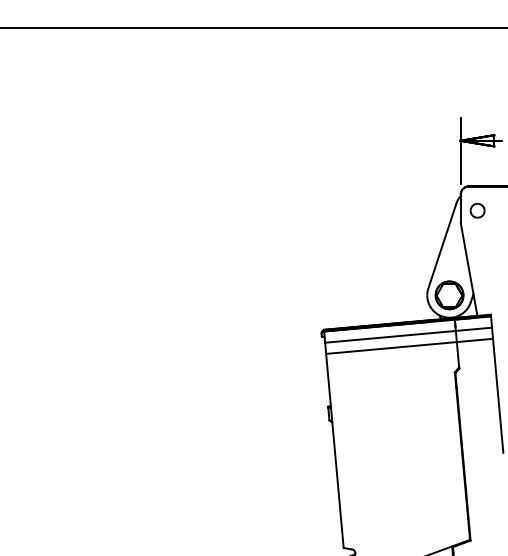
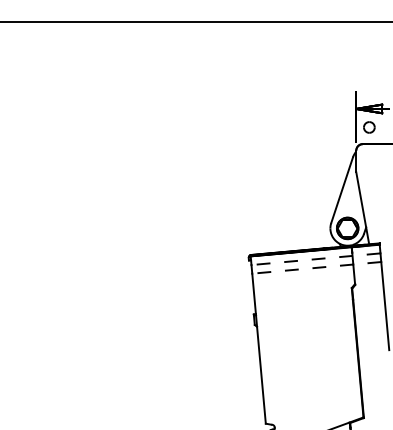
part: (477, 210) -> (369, 127), moved
line: (408, 335) -> (315, 259), solid -> dashed
line: (409, 346) -> (316, 267), solid -> dashed

